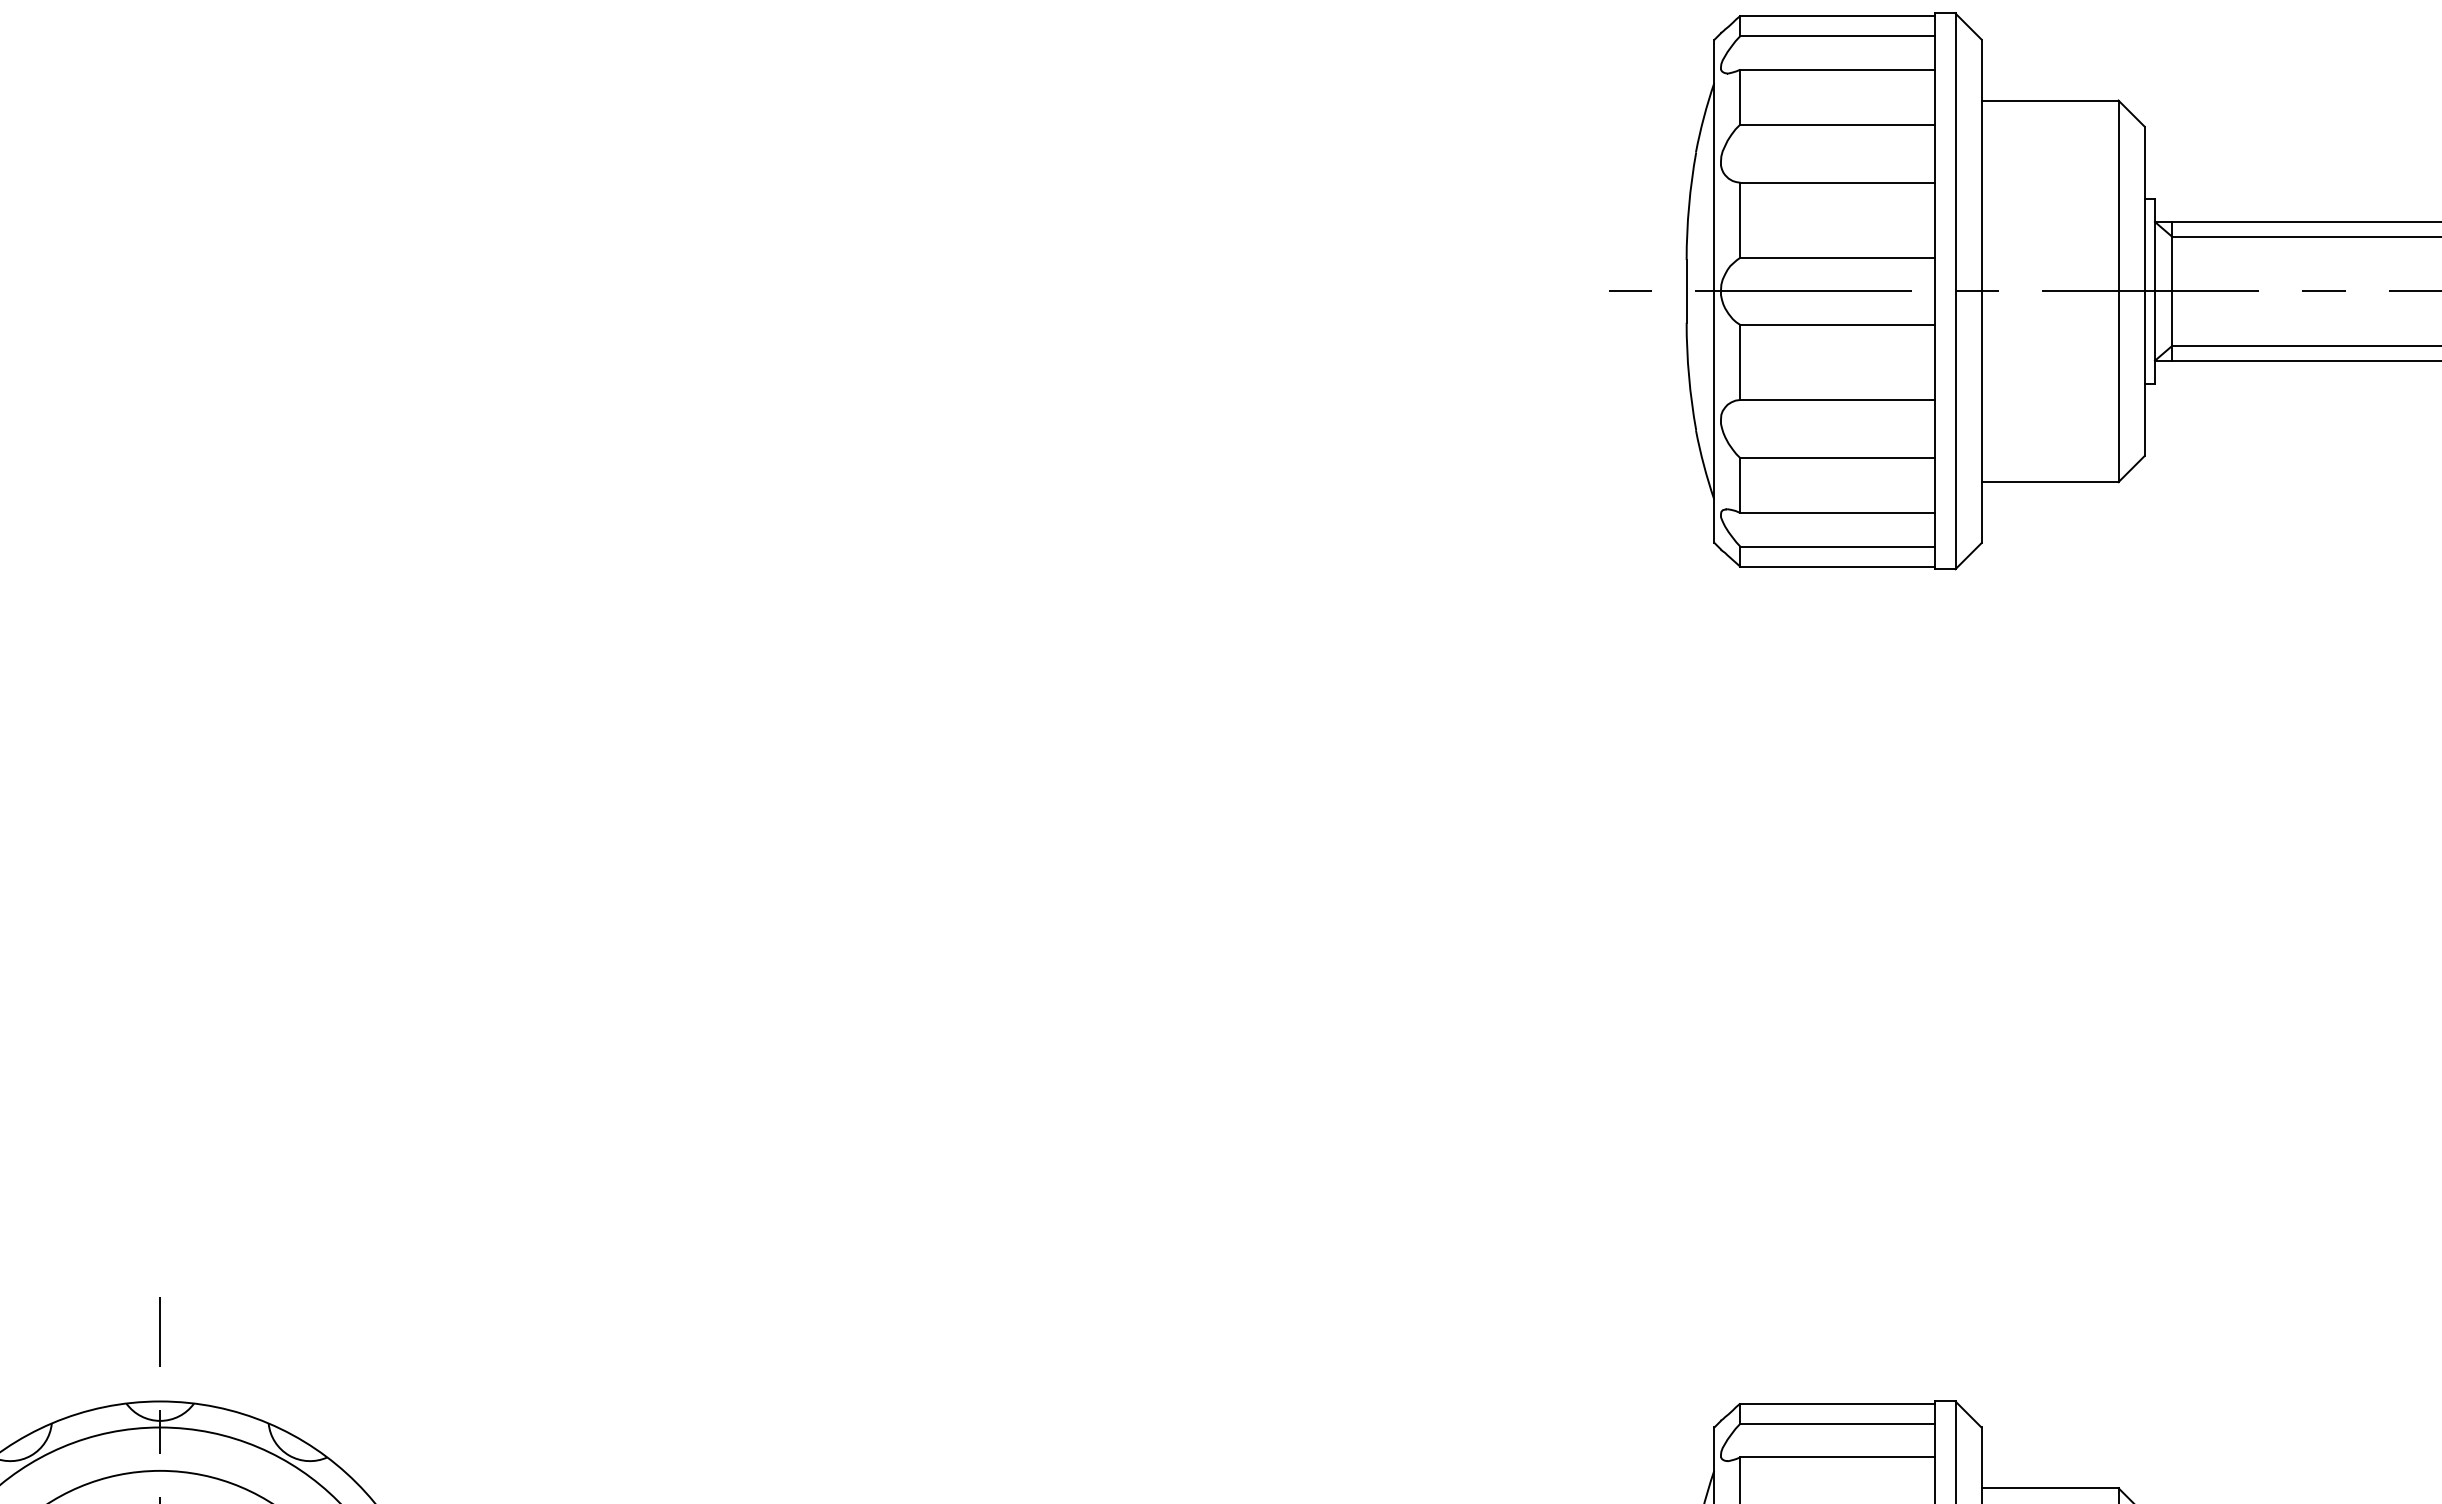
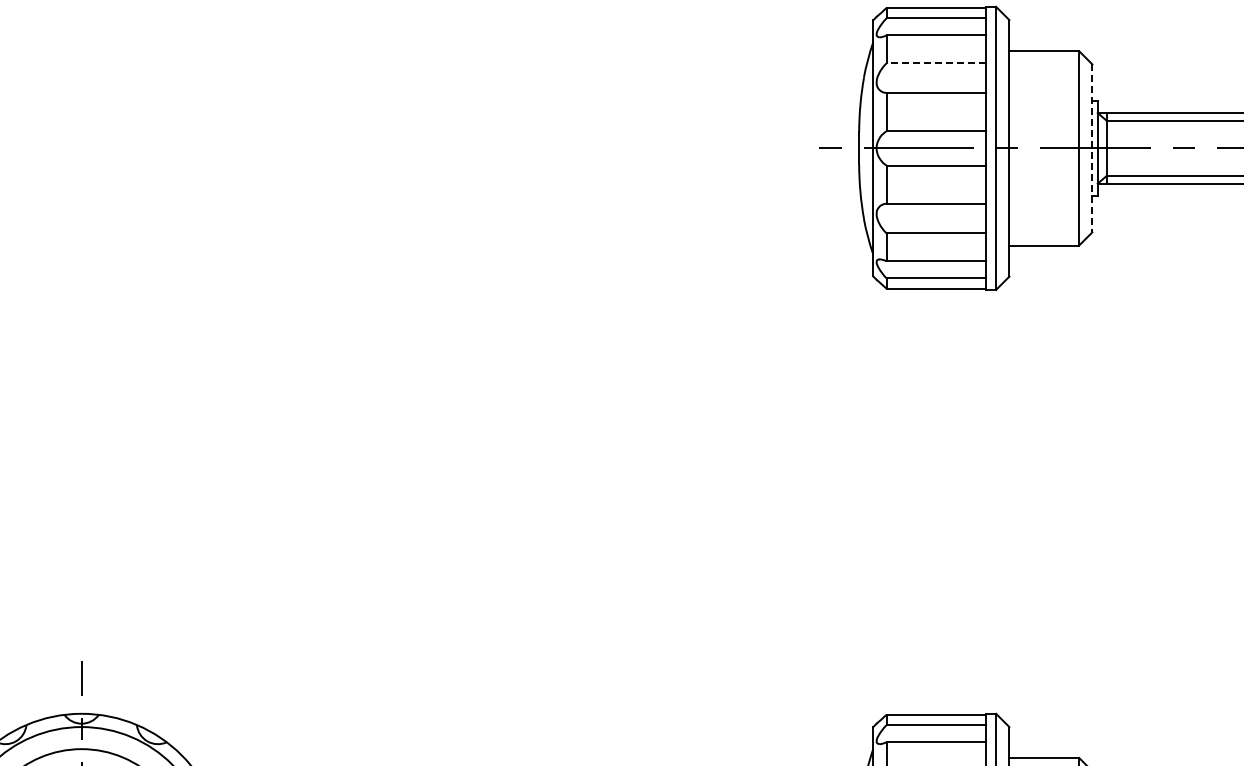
line: (1836, 124) -> (935, 63), solid -> dashed
line: (2144, 291) -> (1092, 148), solid -> dashed

